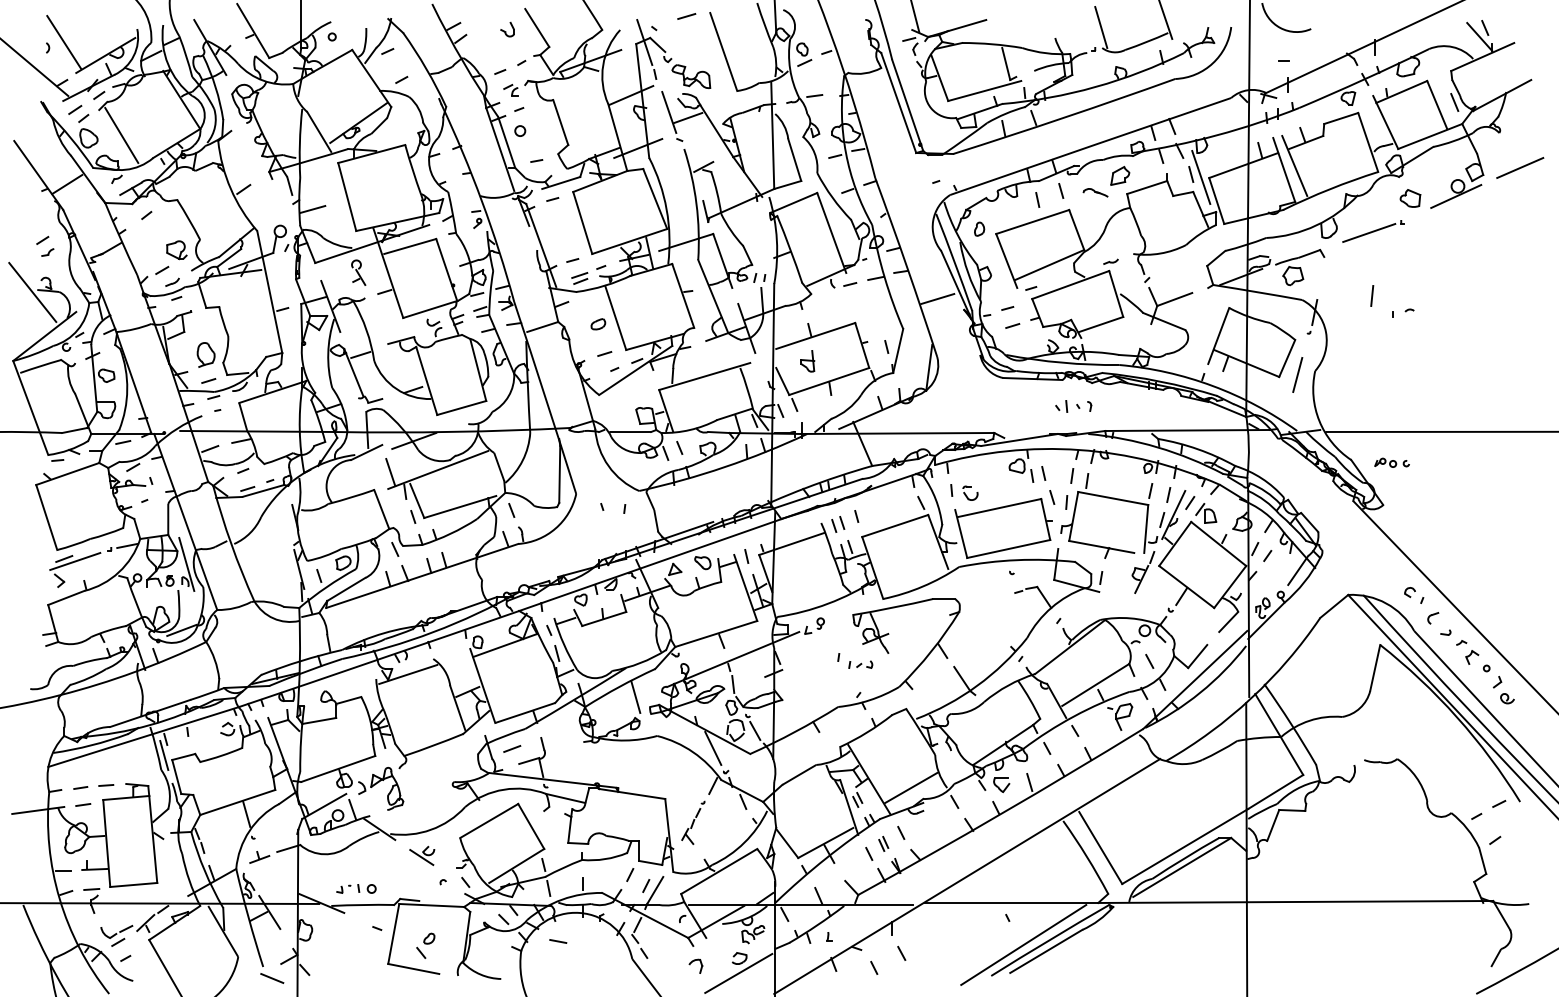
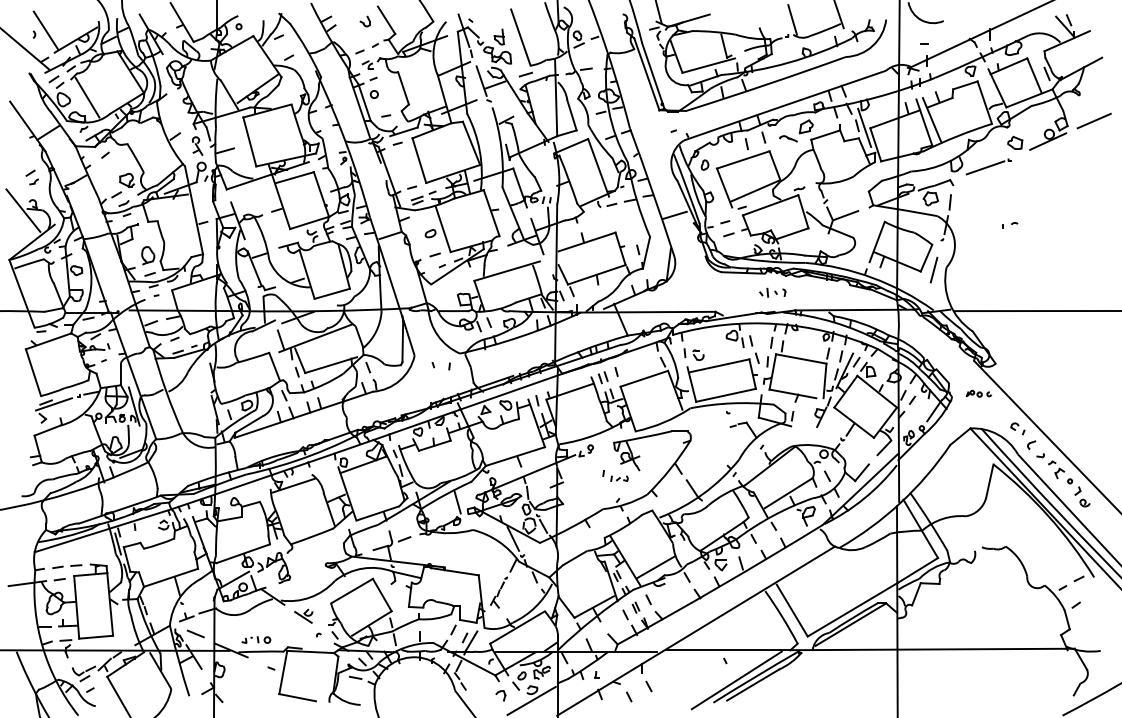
line: (686, 16) -> (525, 74), moved
part: (358, 272) -> (197, 145), moved
line: (1372, 295) -> (950, 202), moved
part: (807, 361) -> (499, 37), moved
part: (1391, 462) -> (978, 393), moved
line: (512, 748) -> (404, 538), moved
line: (558, 941) -> (355, 677), moved
part: (425, 945) -> (519, 680), moved
line: (272, 978) -> (196, 634), moved

